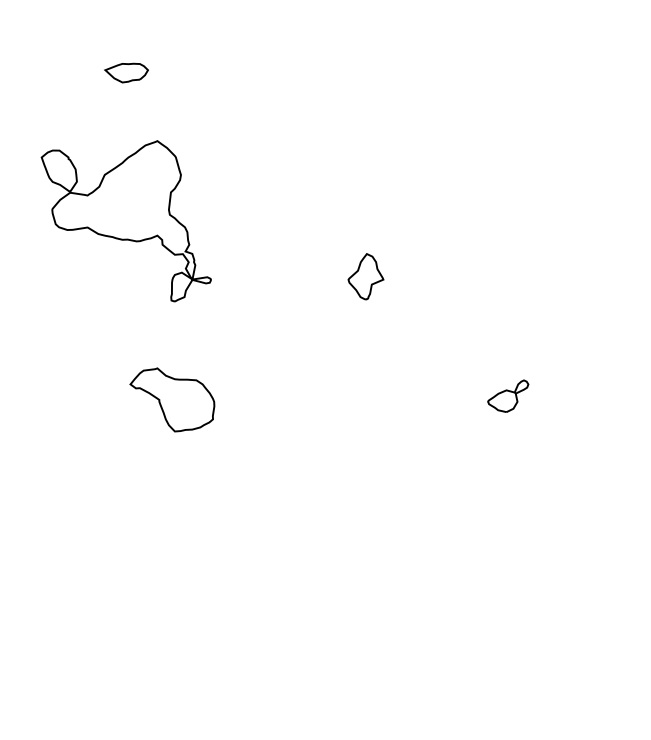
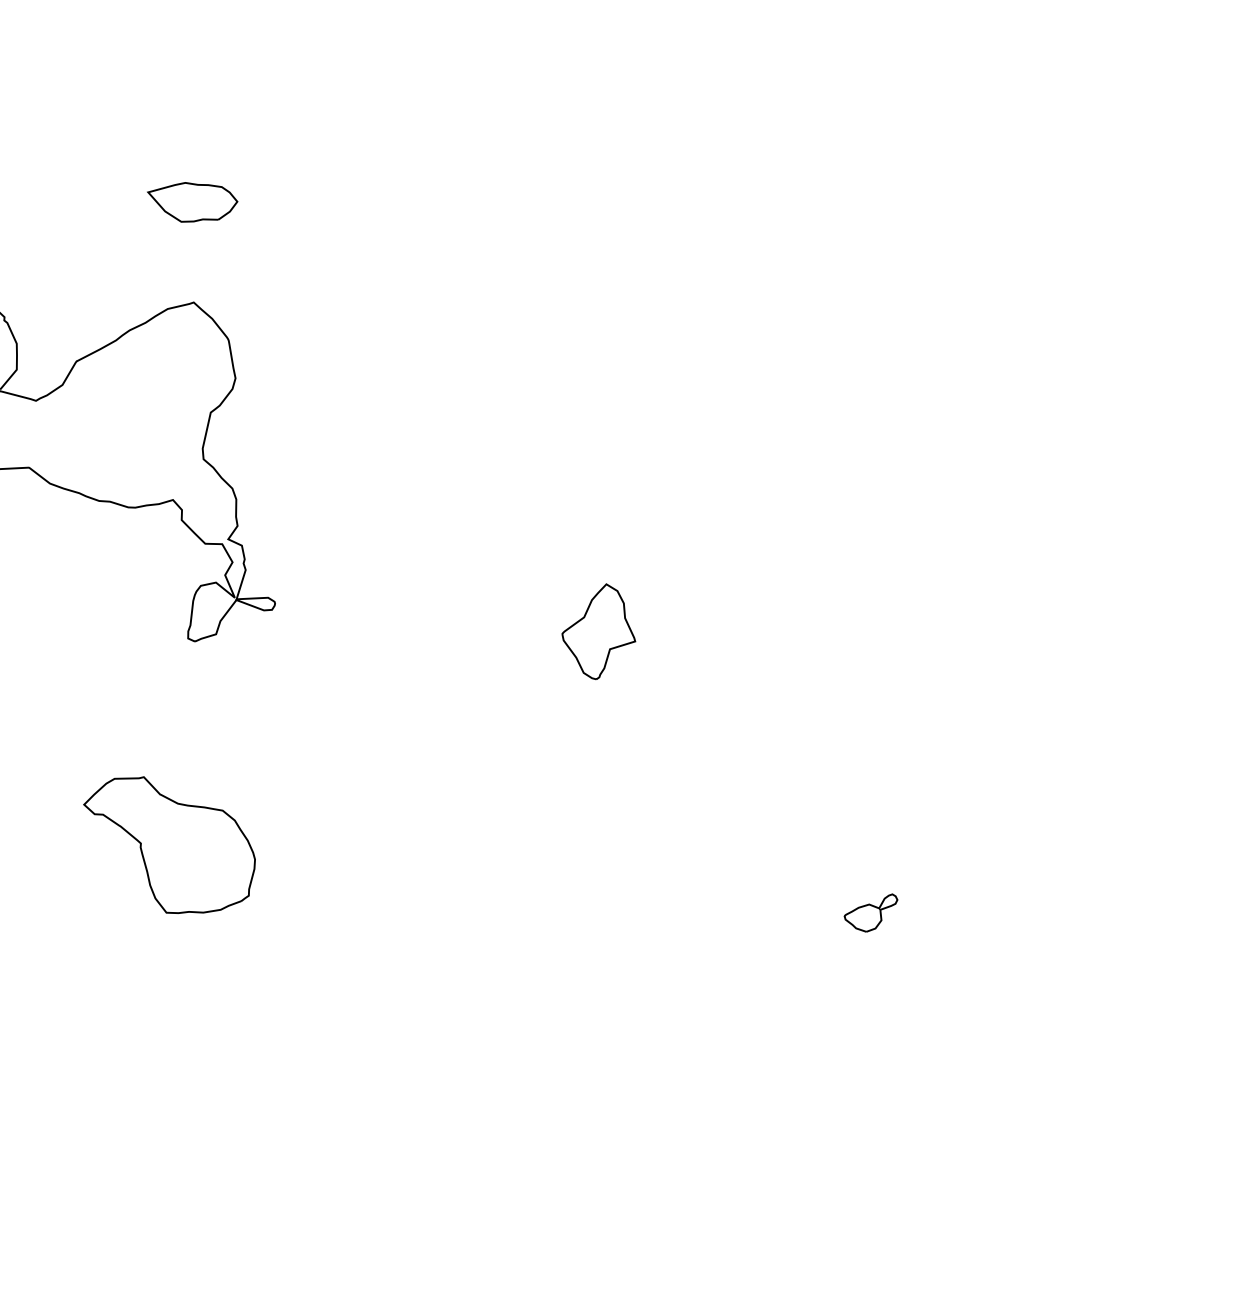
part: (126, 72) -> (191, 201), moved
part: (508, 395) -> (871, 910), size x0.6

